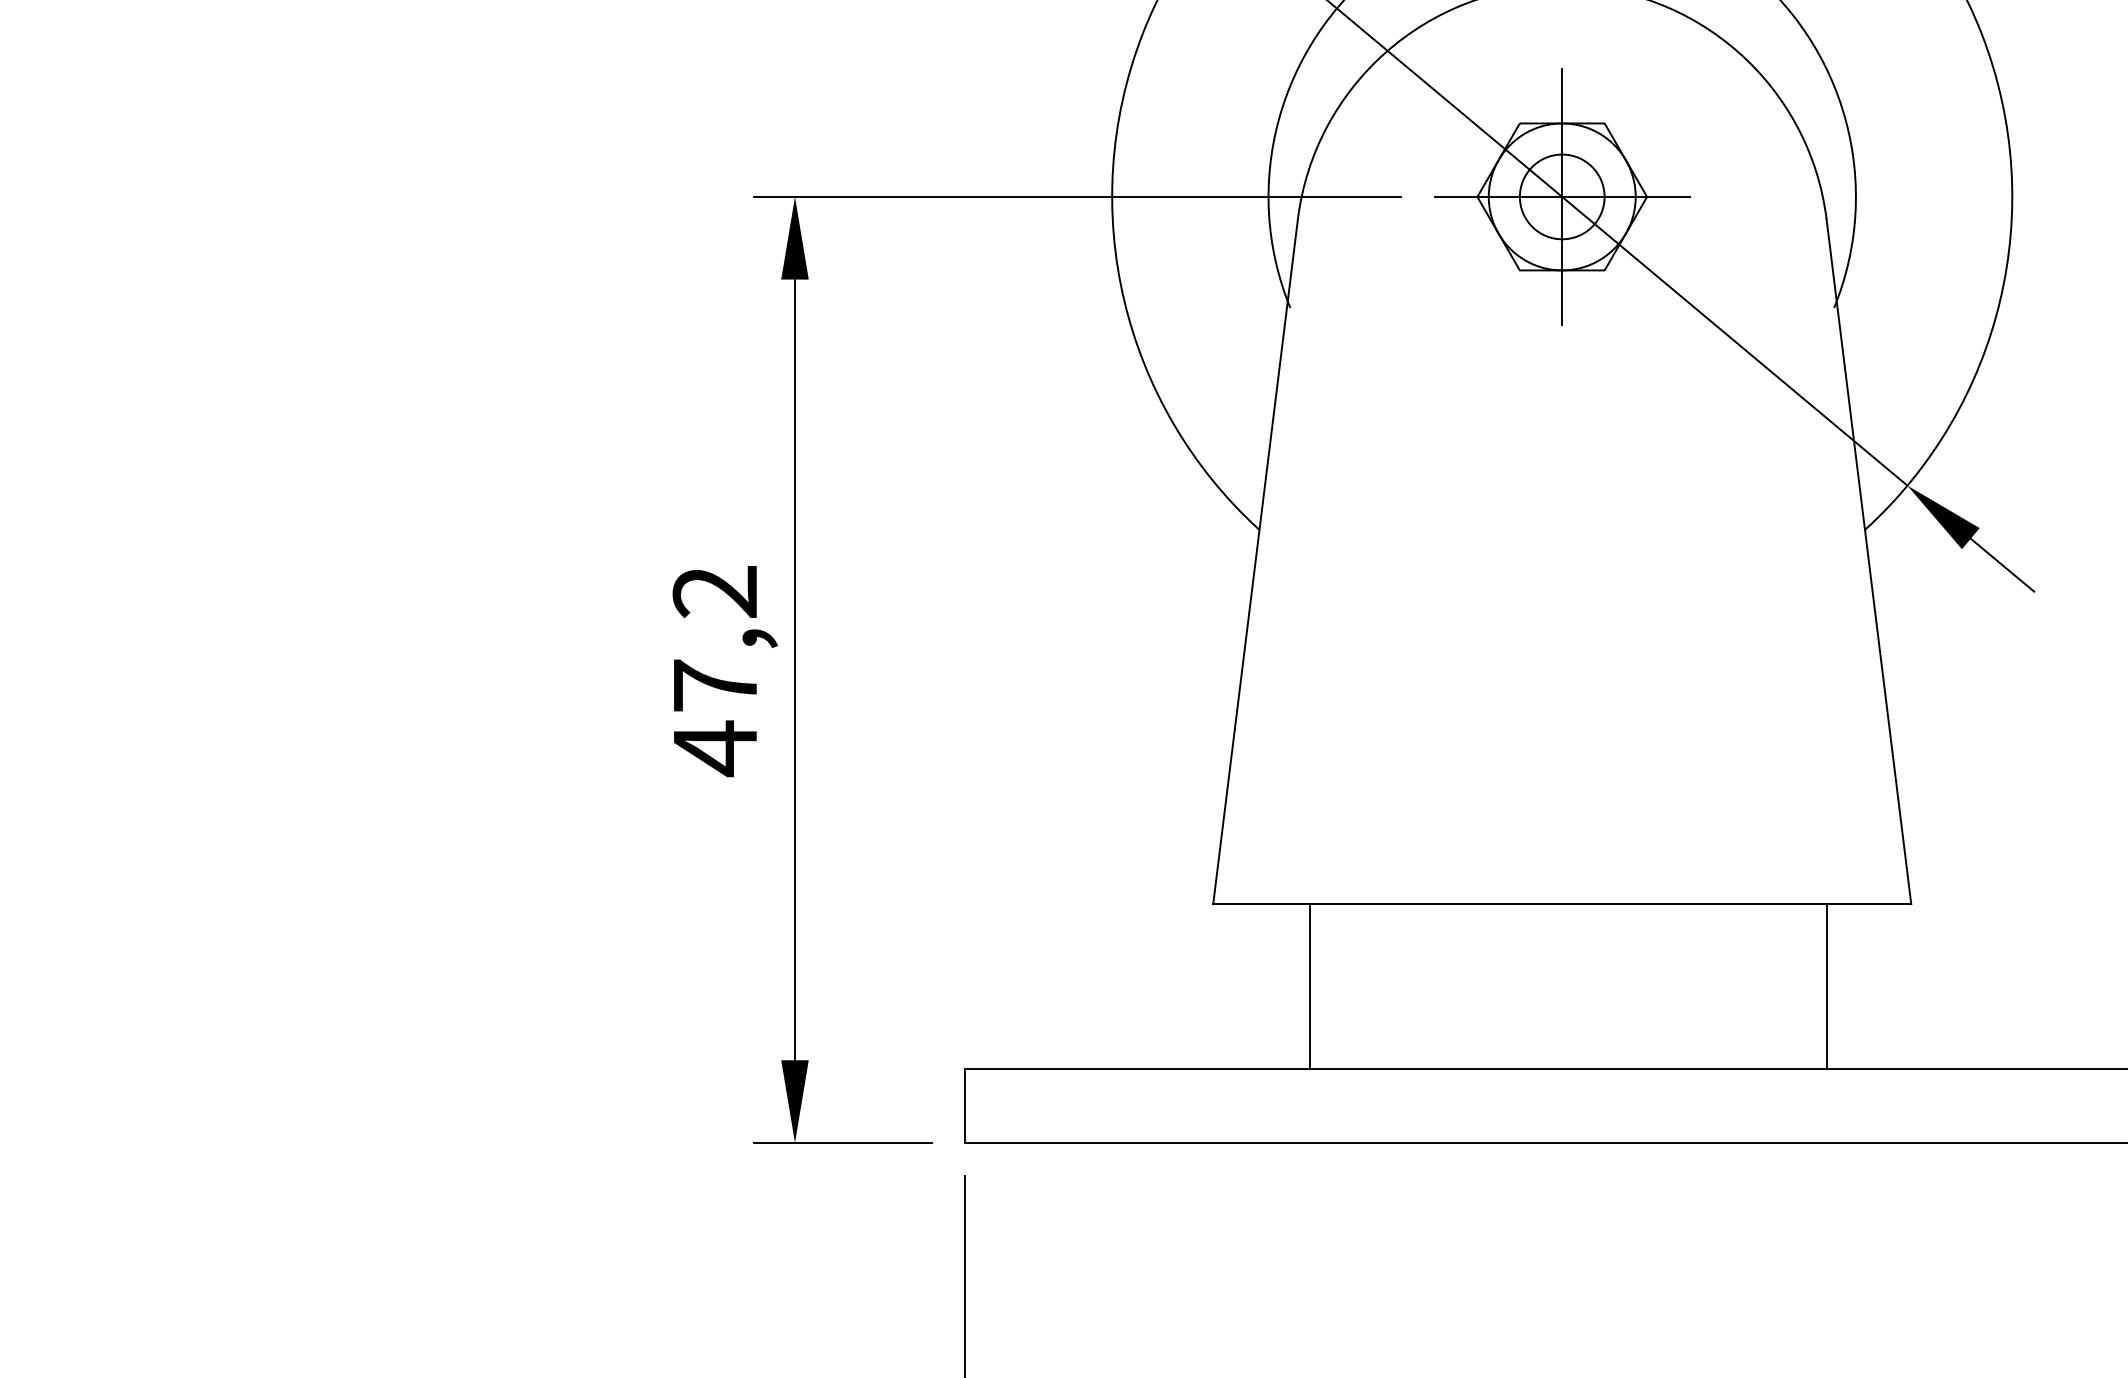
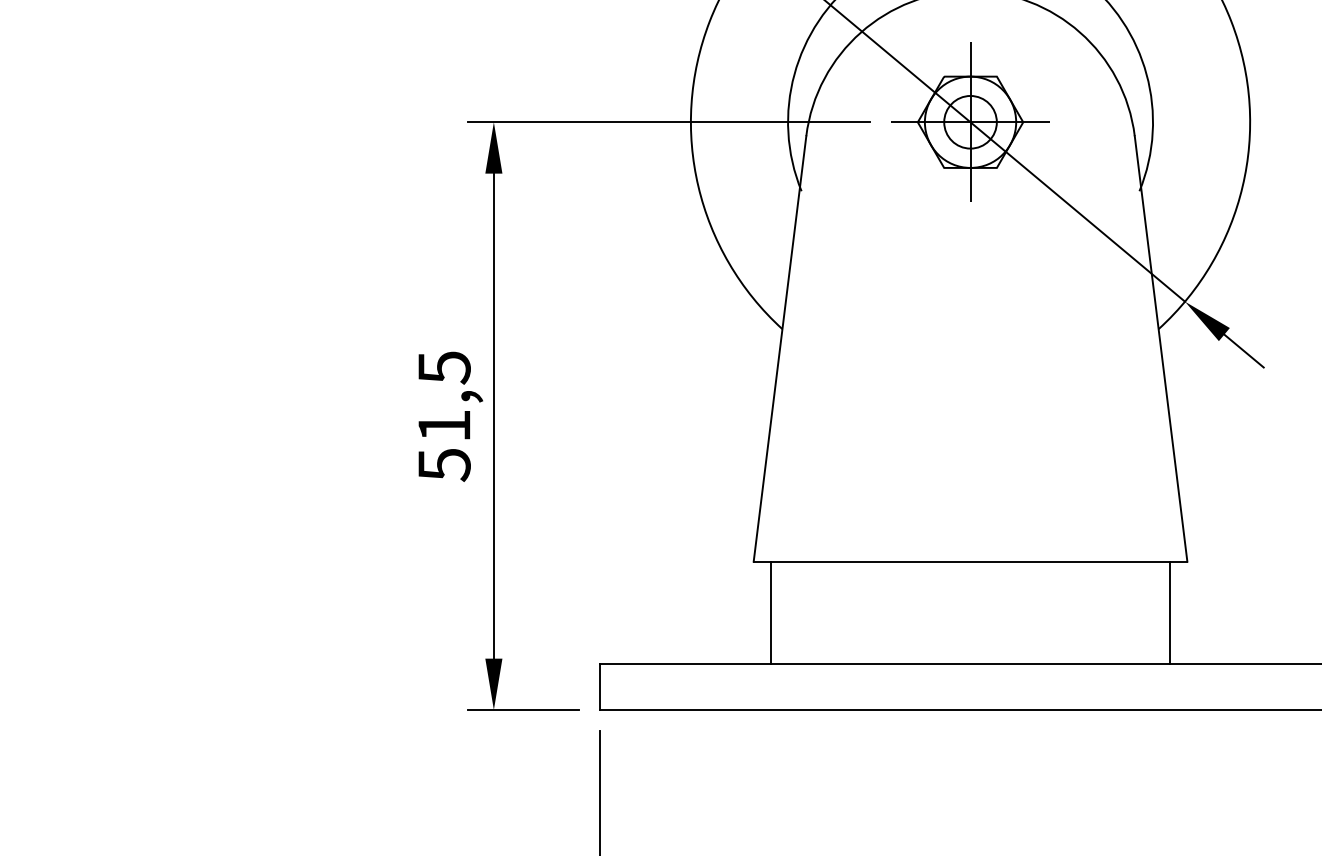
text: (713, 670) -> (443, 416), 47,2 -> 51,5
line: (1309, 985) -> (770, 612), moved
line: (1827, 985) -> (1170, 612), moved

